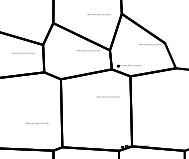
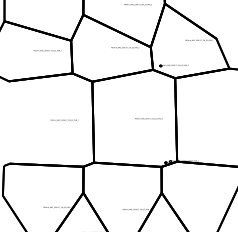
text: (108, 96) -> (148, 118), moved
text: (37, 122) -> (64, 119), moved

